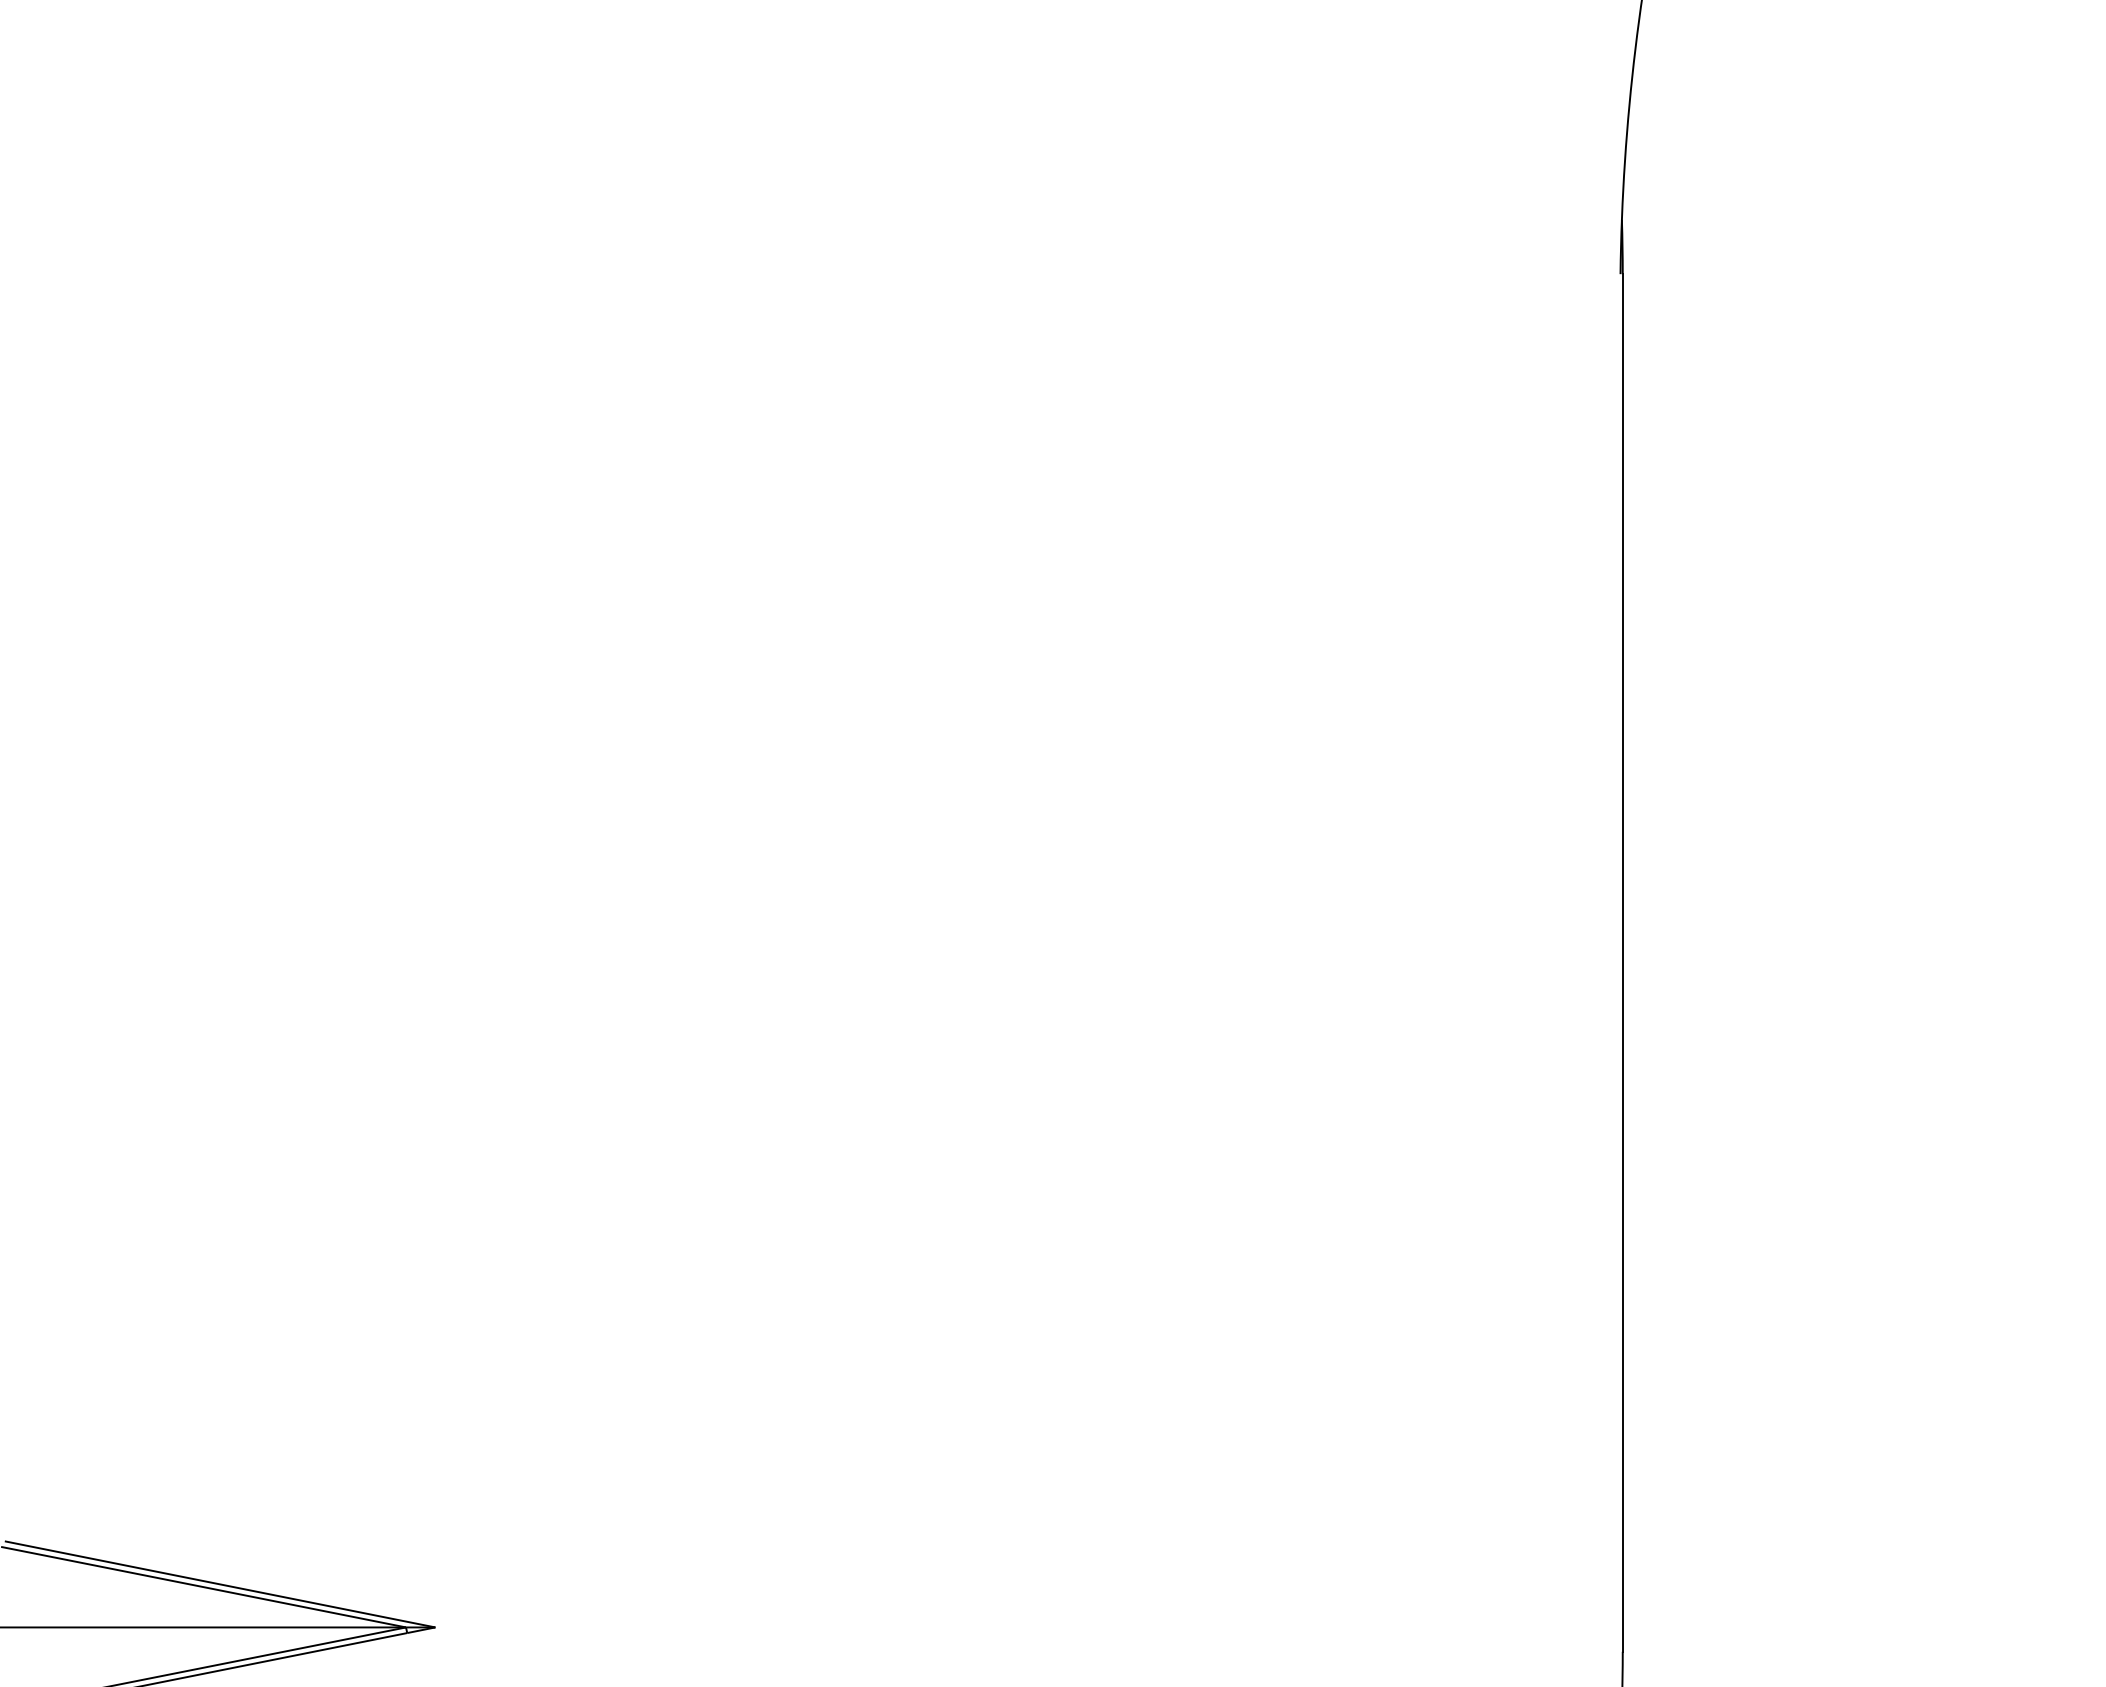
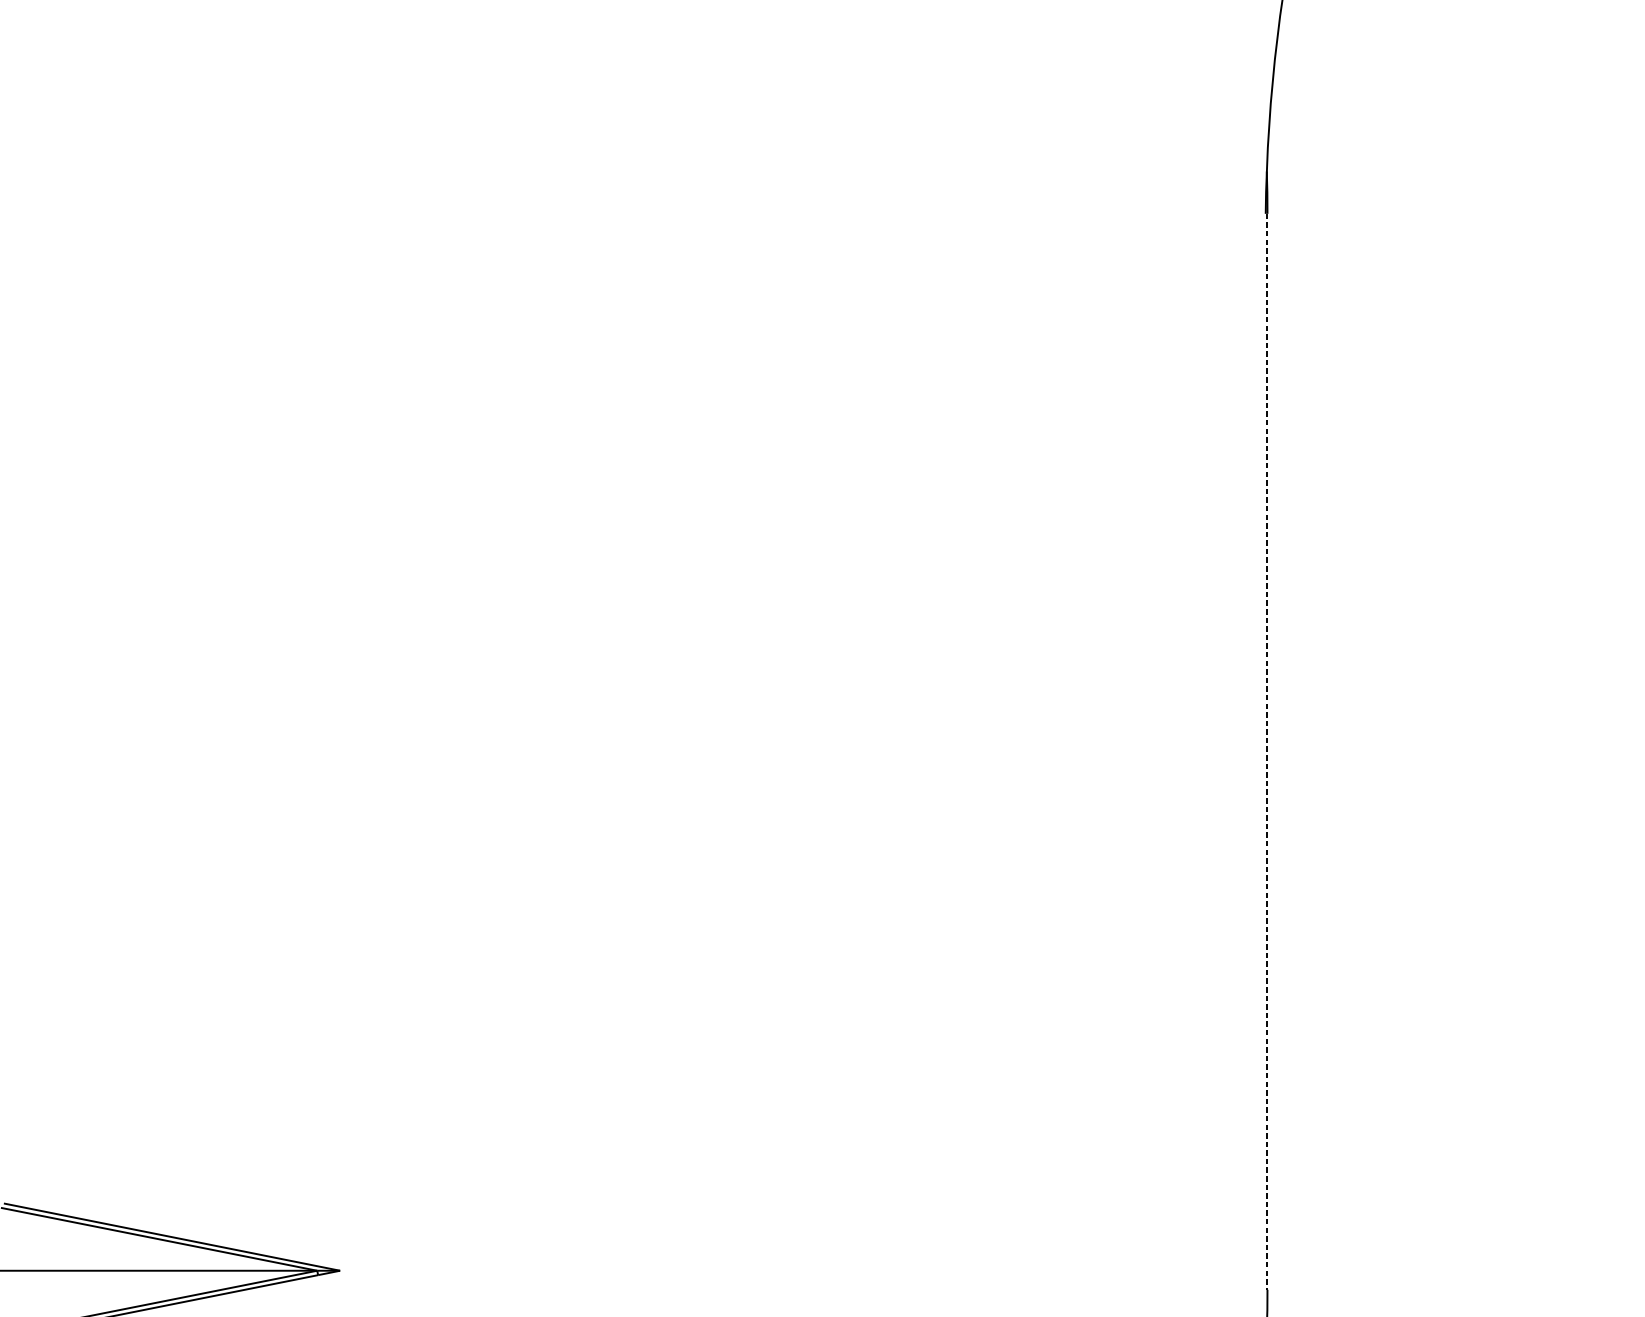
line: (1622, 962) -> (1267, 751), solid -> dashed

